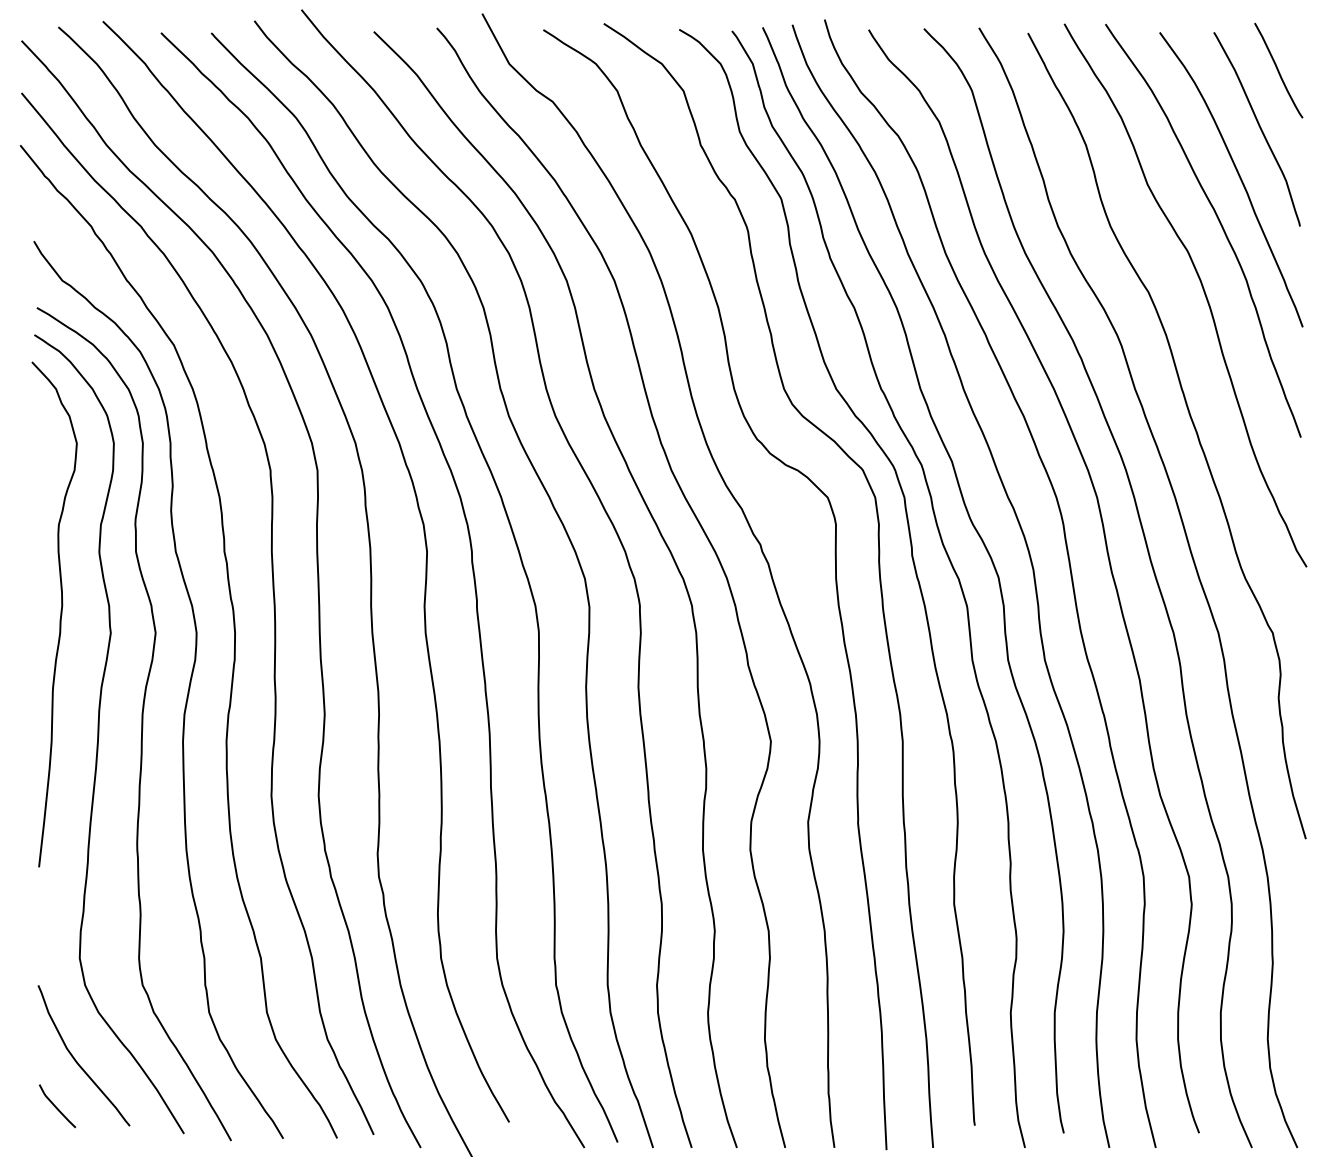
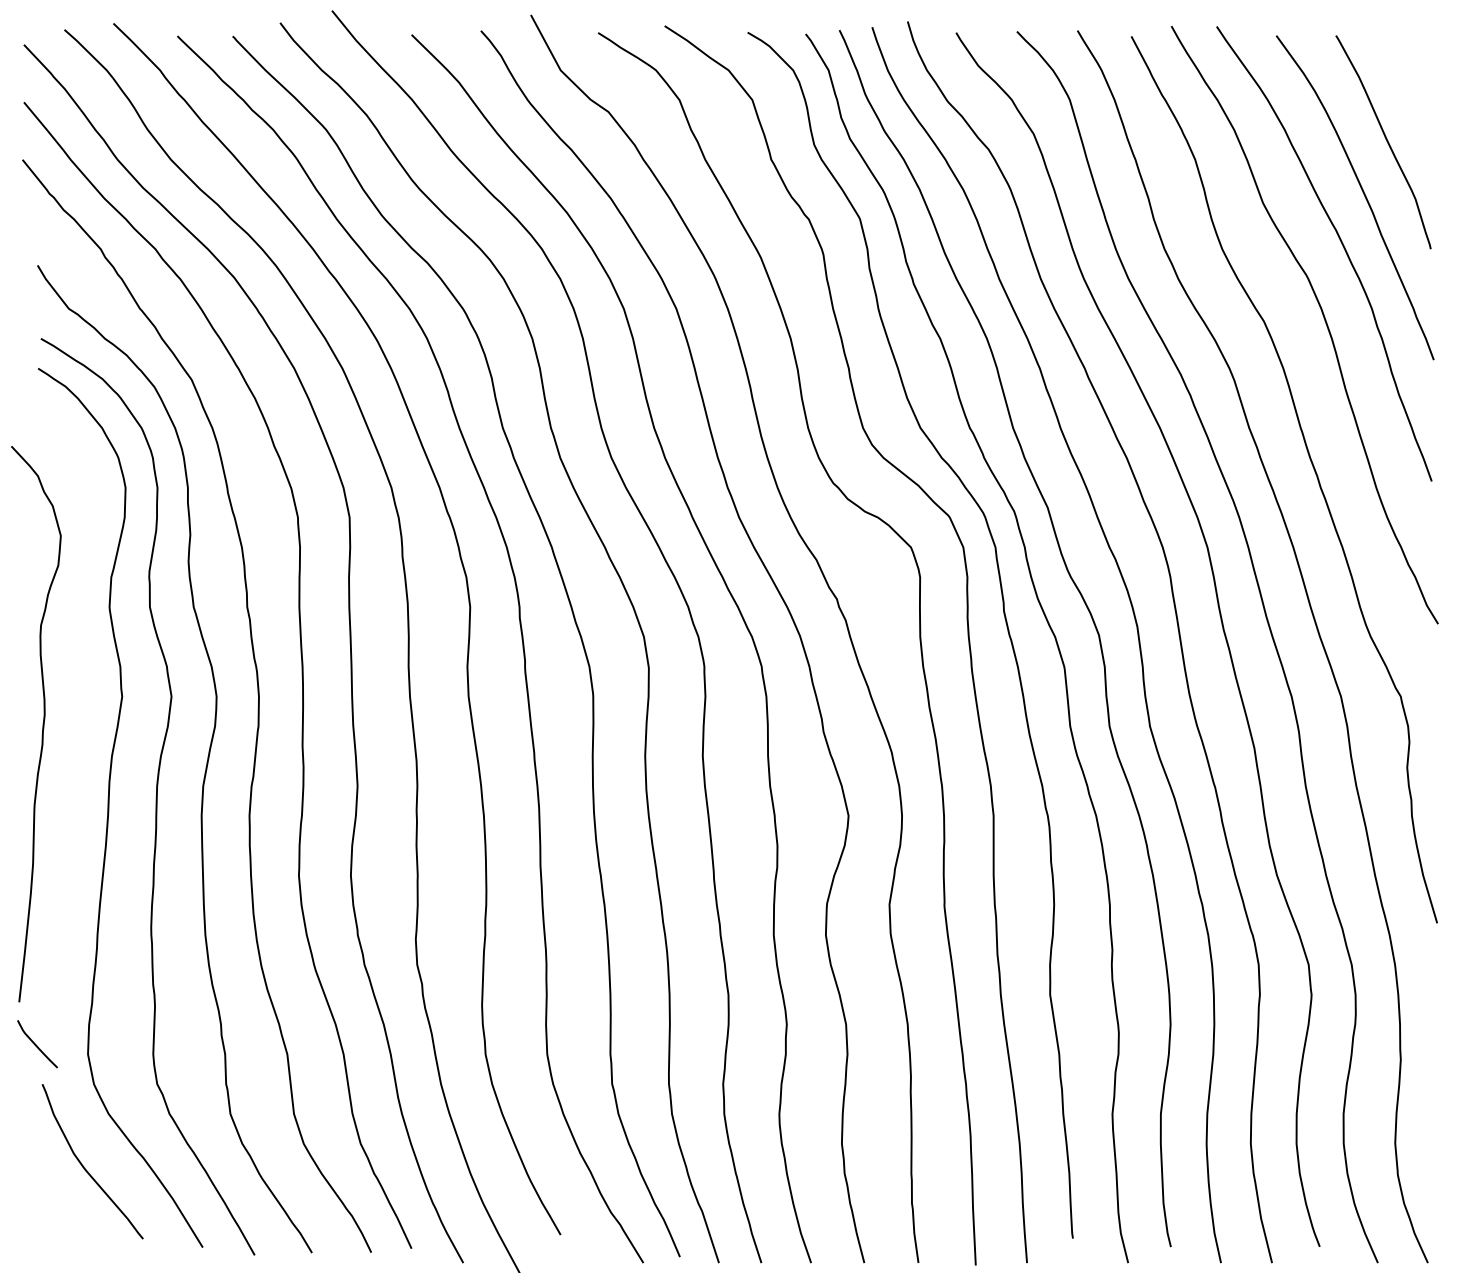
curve: (1278, 70) -> (1407, 77), removed
curve: (60, 614) -> (42, 724), moved
curve: (56, 1106) -> (36, 1044), moved

